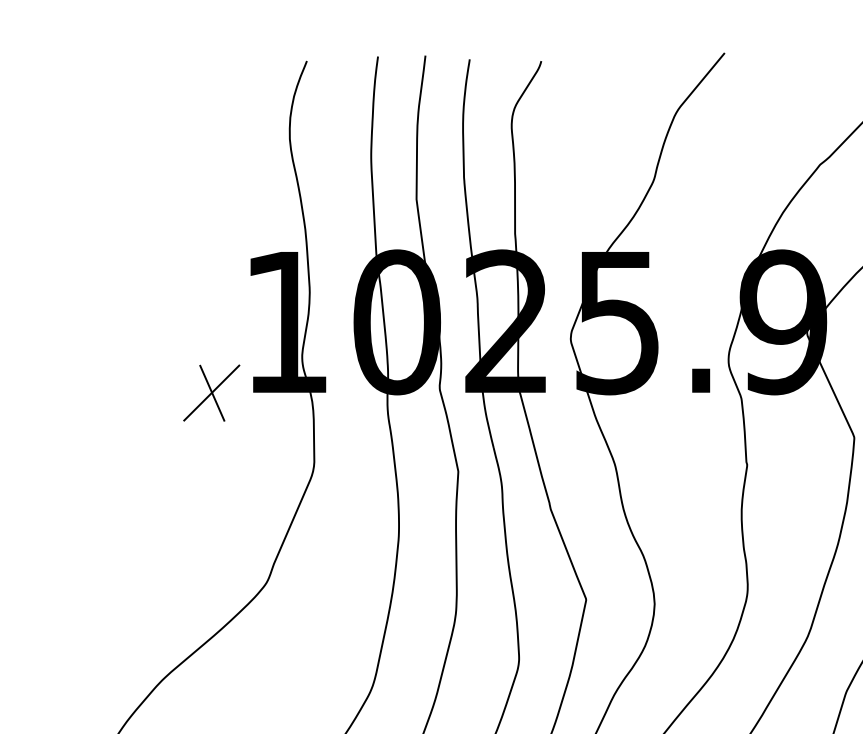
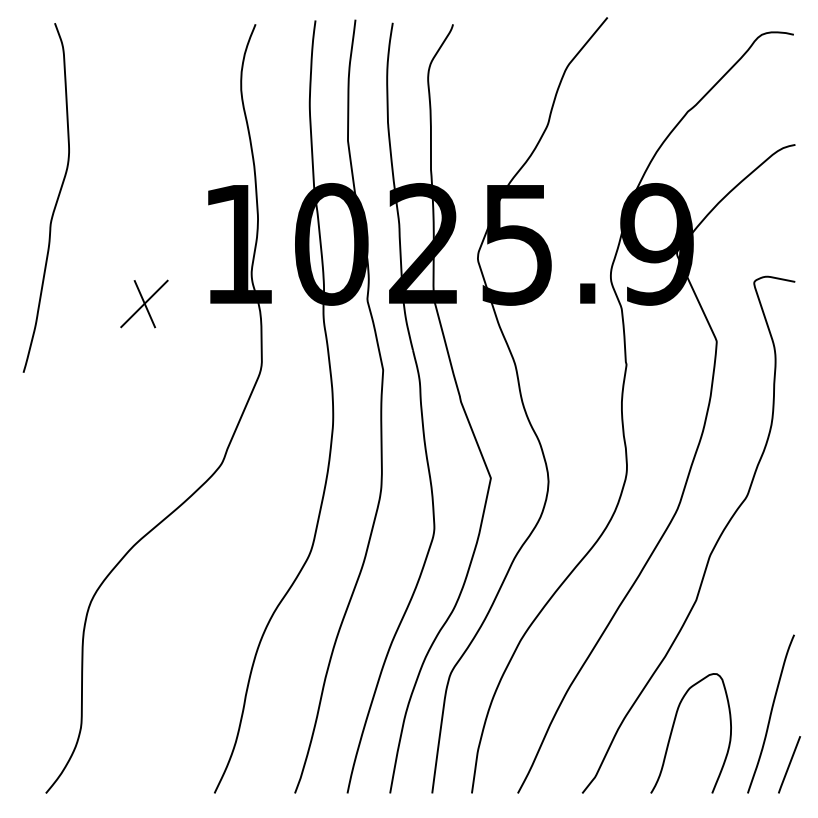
curve: (70, 269) -> (56, 199), added
part: (211, 392) -> (144, 303), moved

